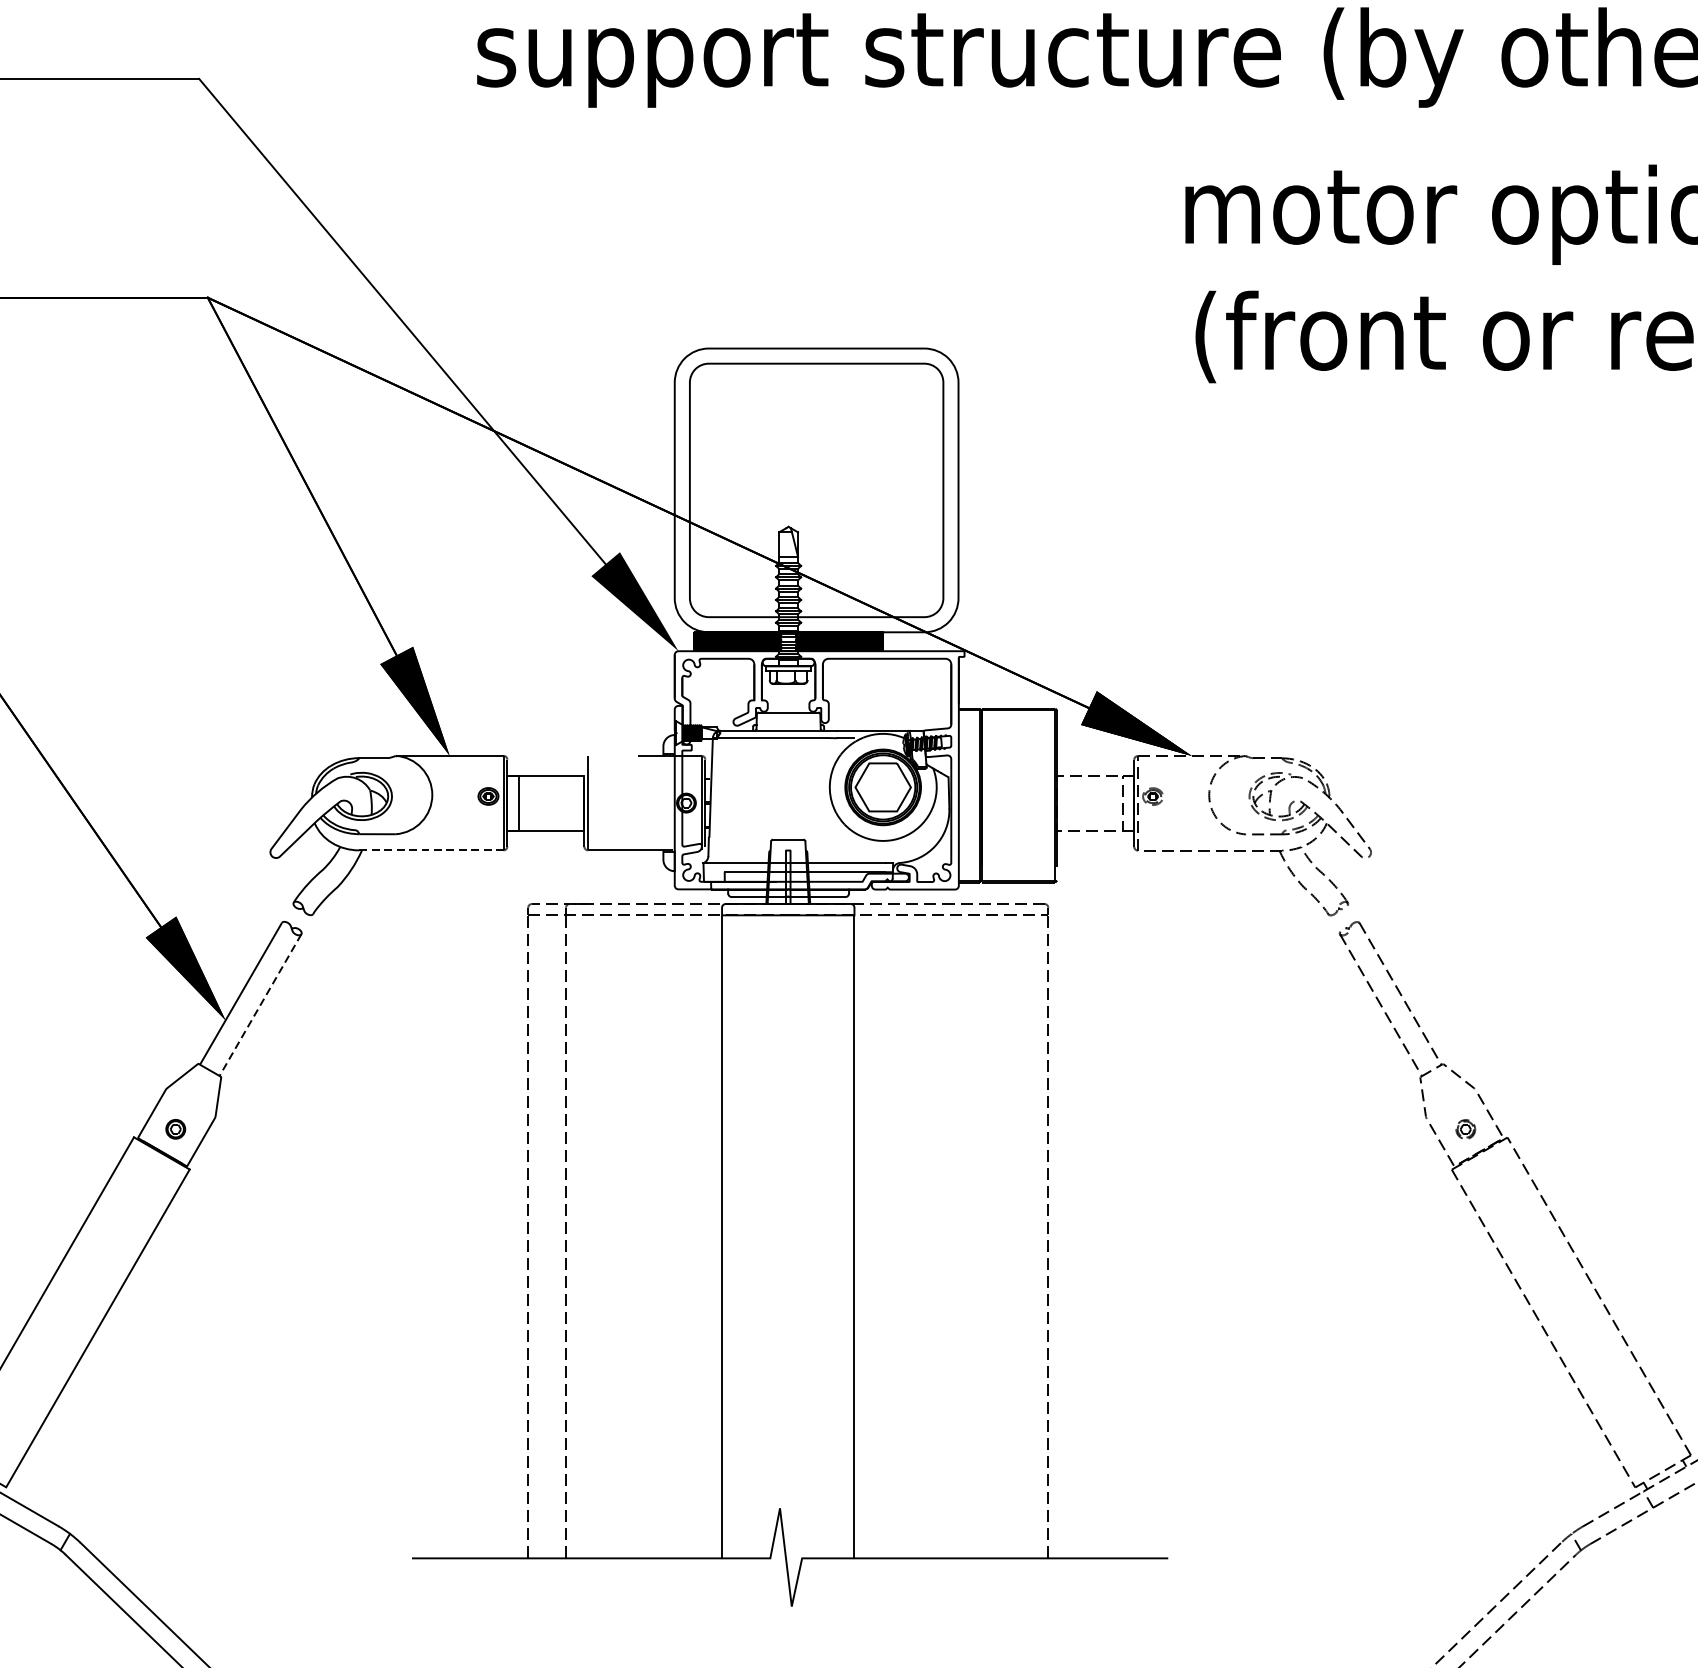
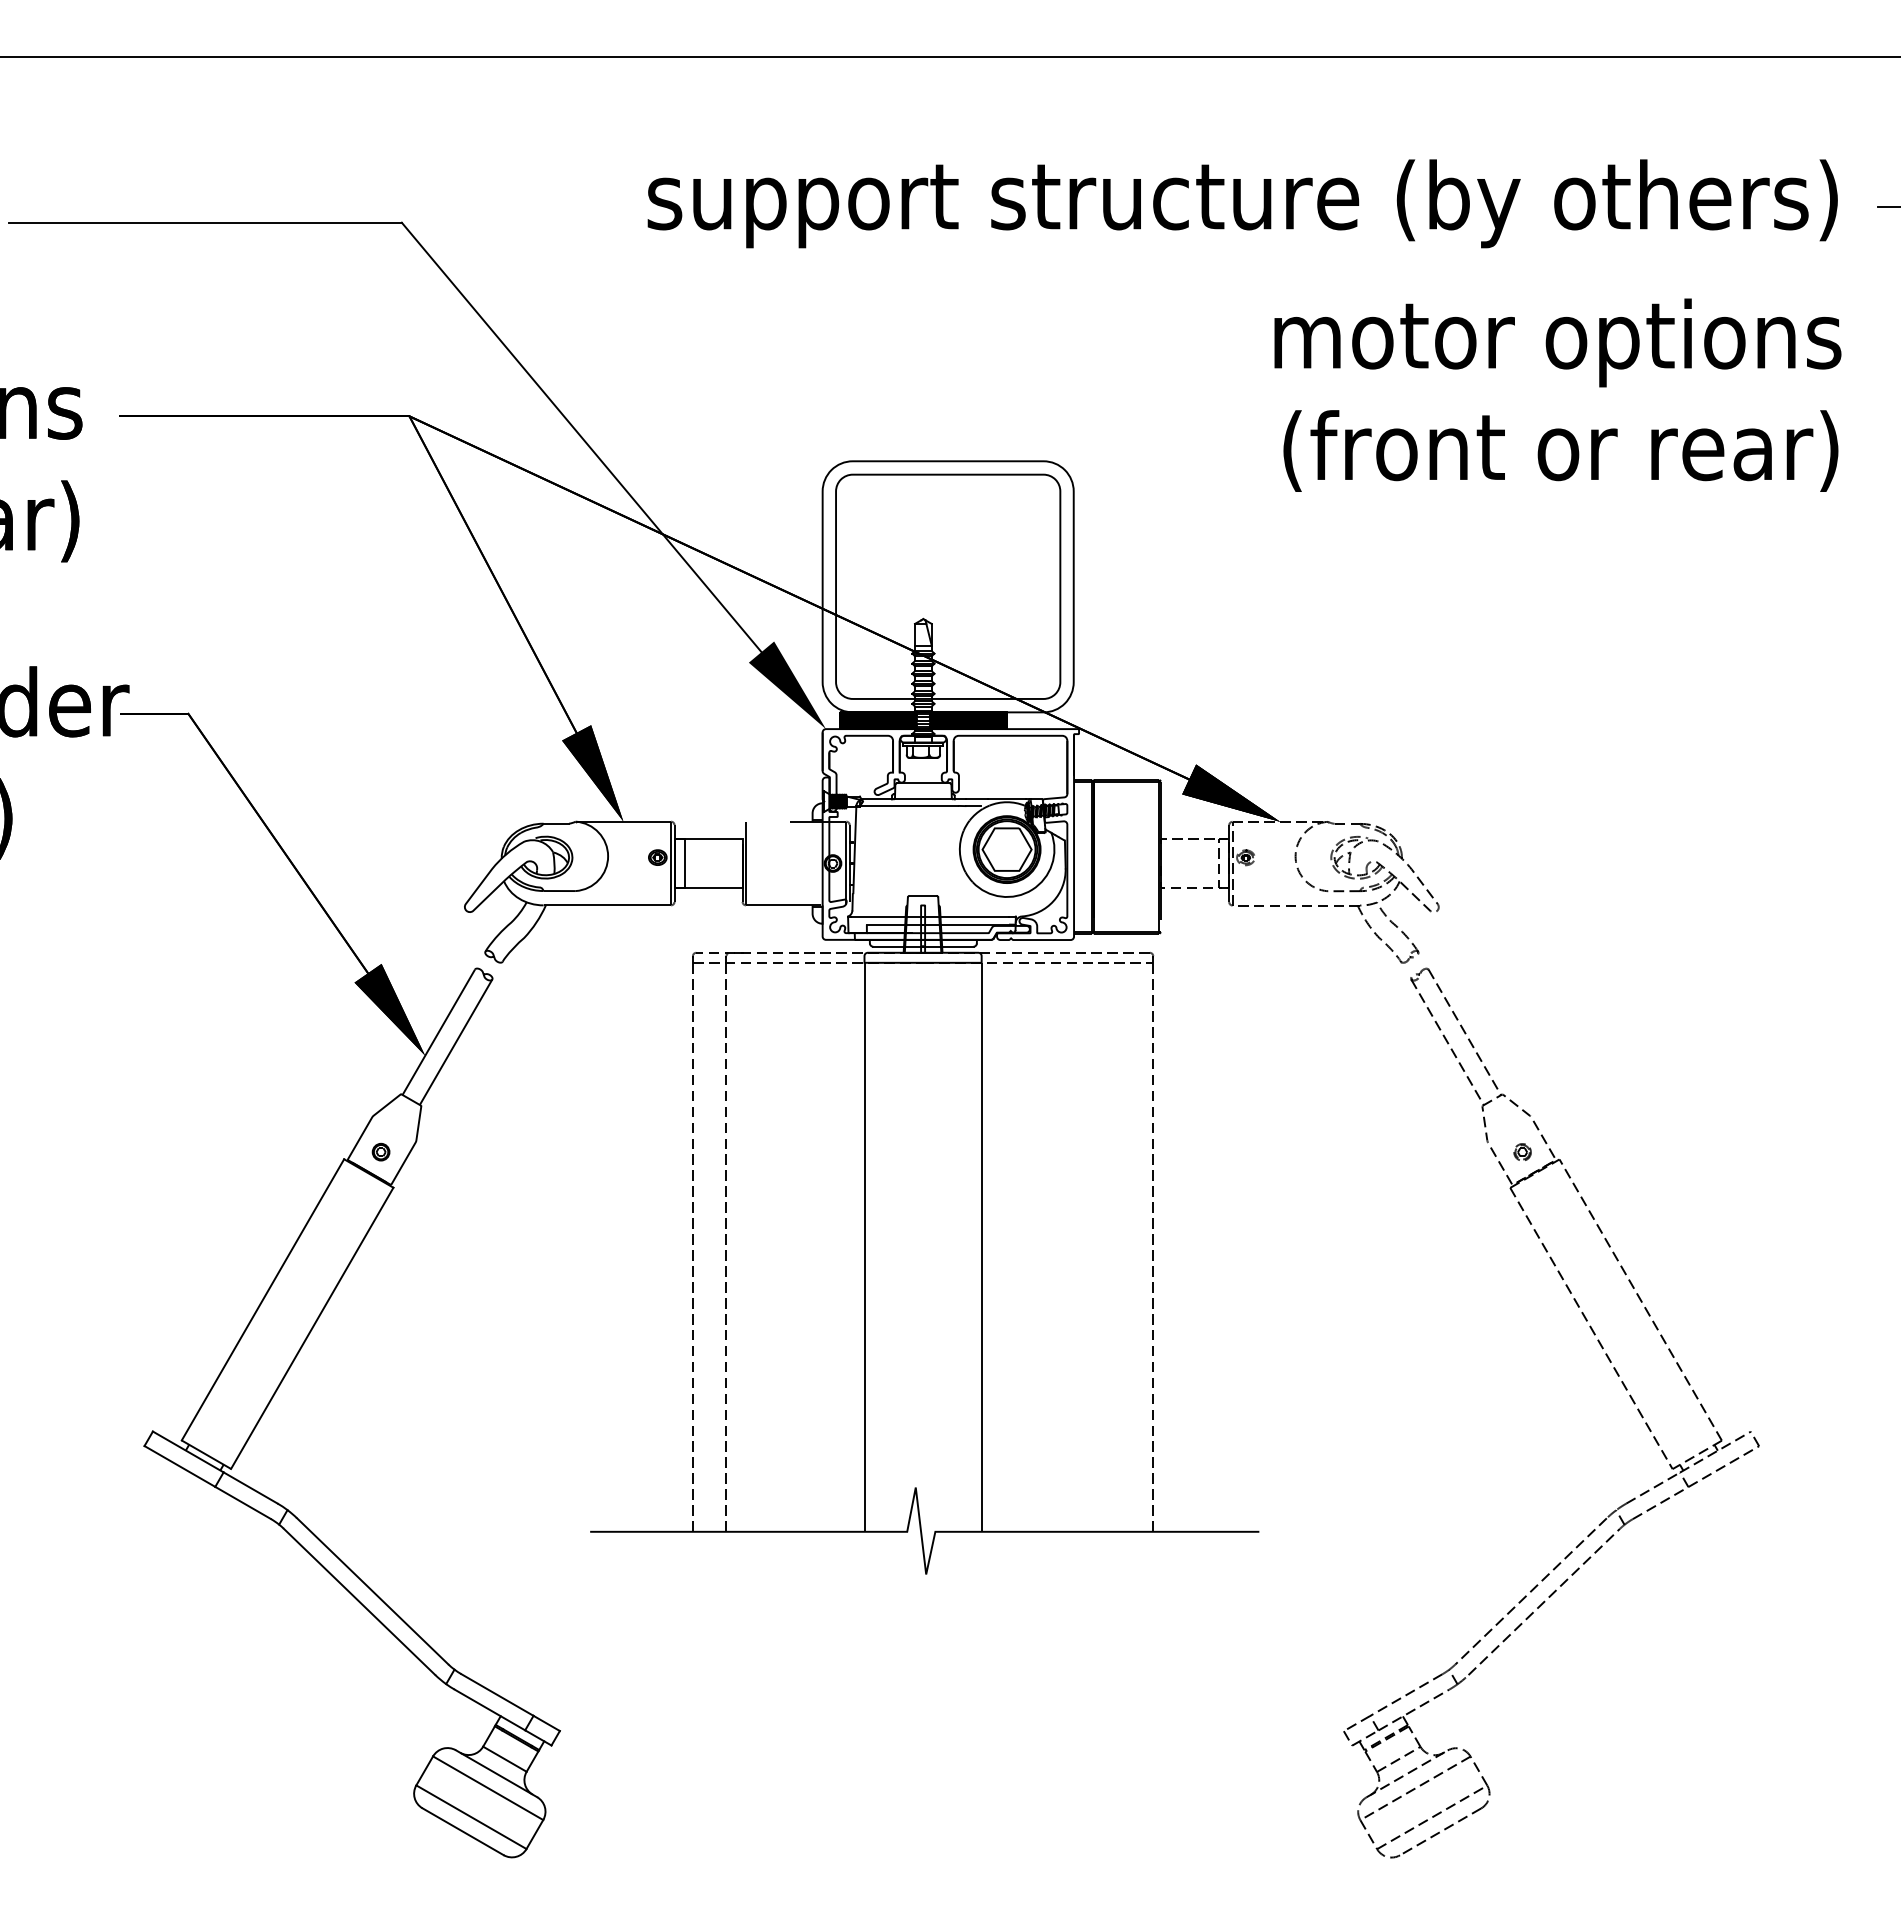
line: (431, 850) -> (607, 905), dashed -> solid
line: (259, 1005) -> (455, 1042), dashed -> solid

